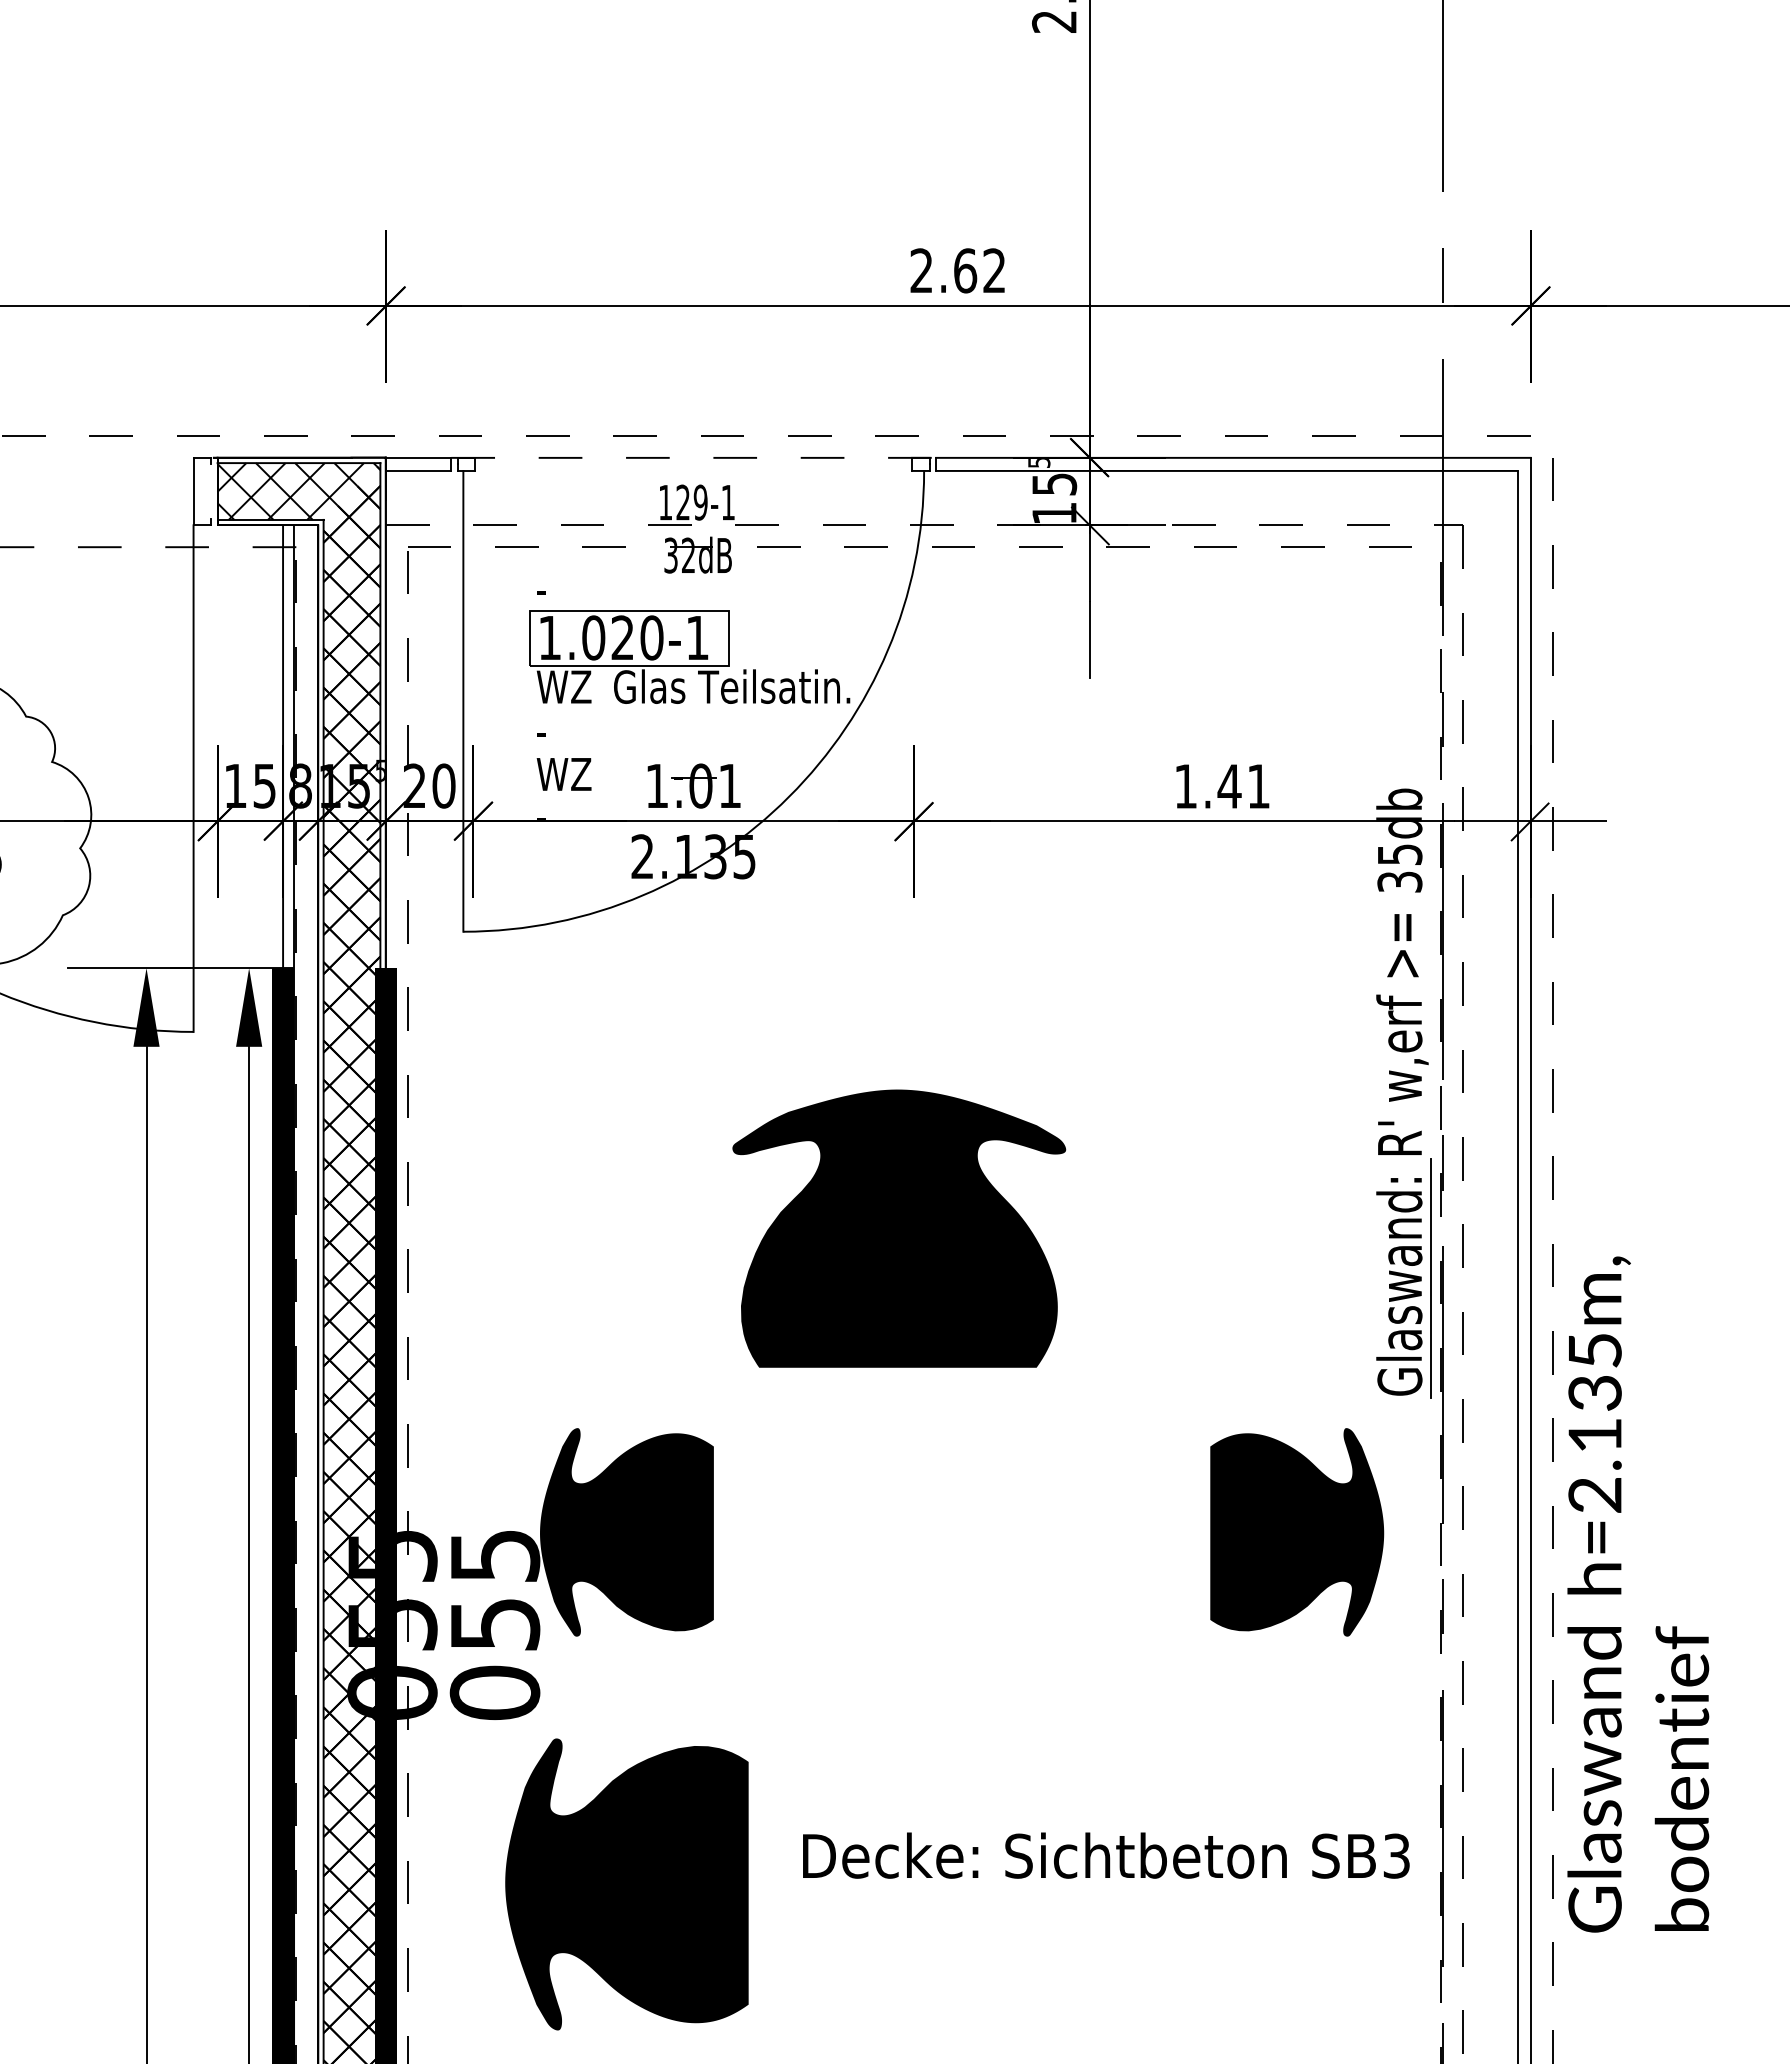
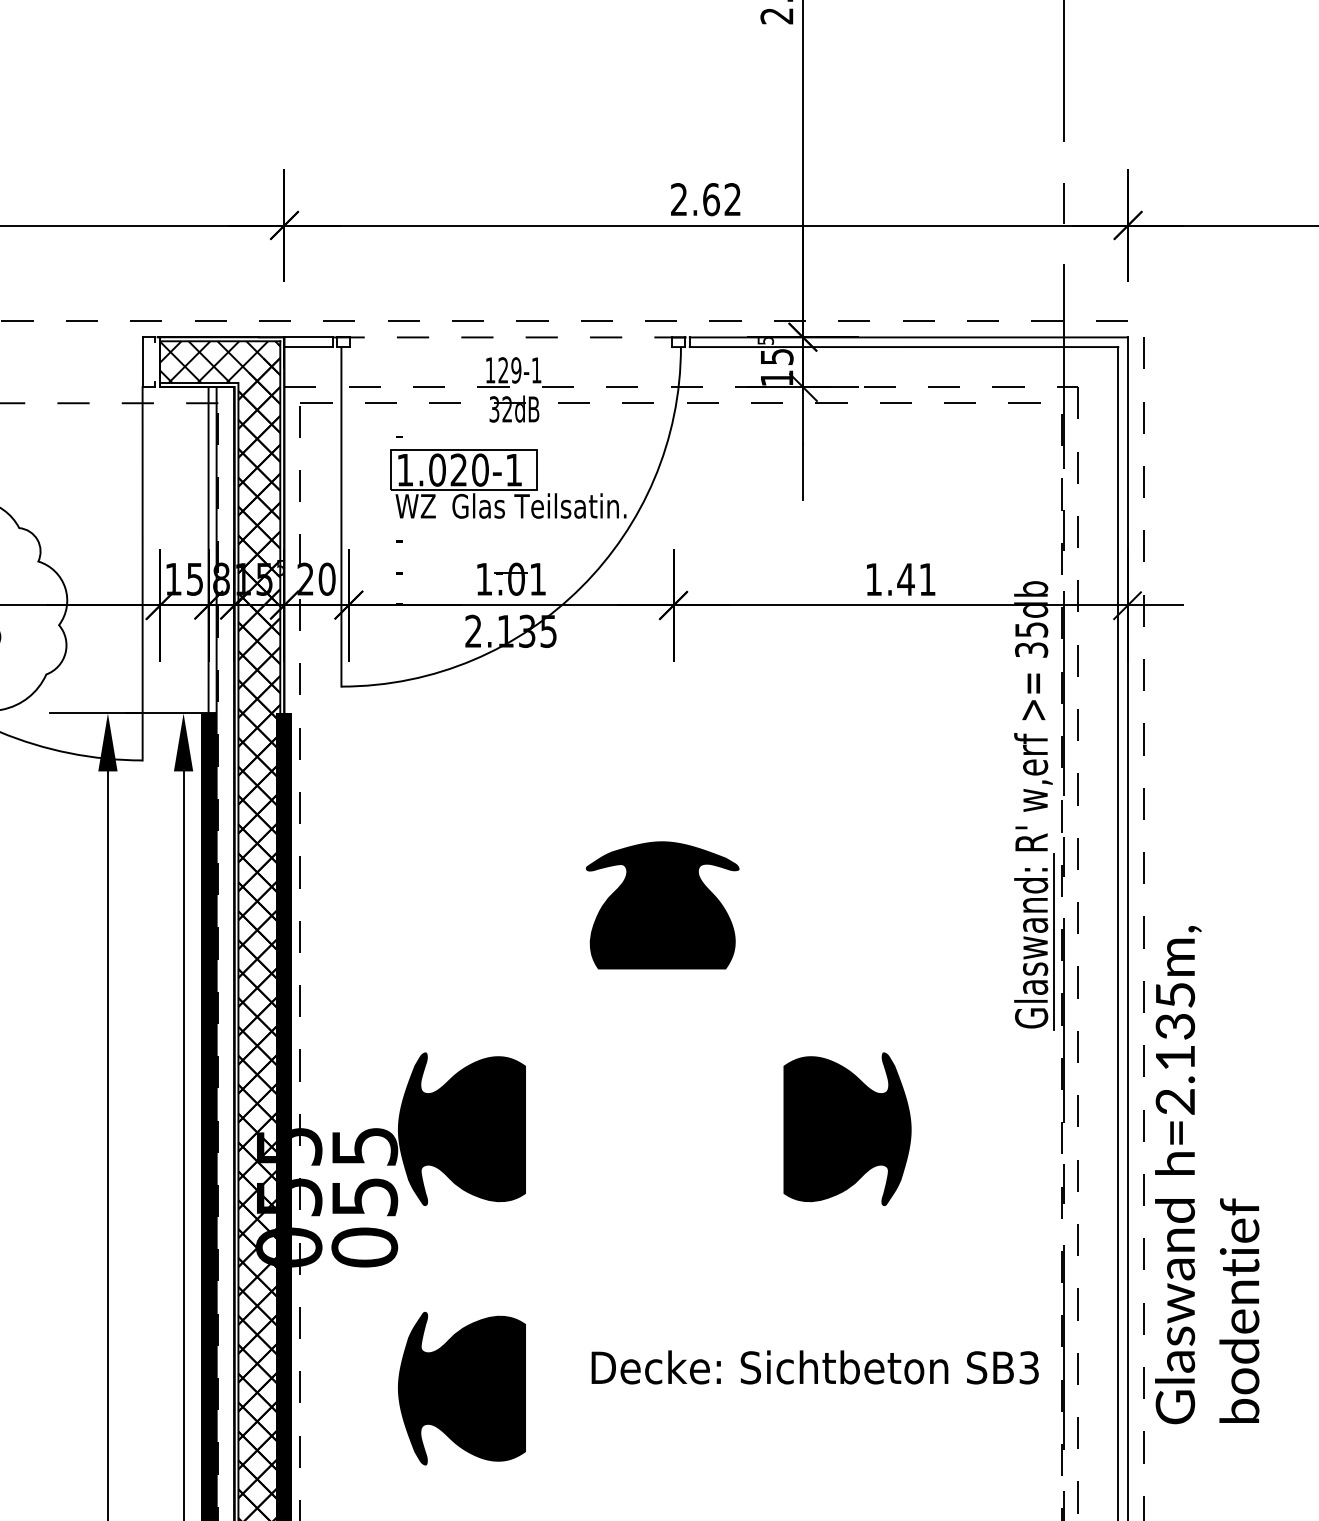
text: (563, 774) -> (415, 570), WZ -> -
part: (899, 1228) -> (662, 905), size x0.62
part: (1297, 1532) -> (847, 1129), moved
part: (626, 1884) -> (461, 1388), size x0.71

